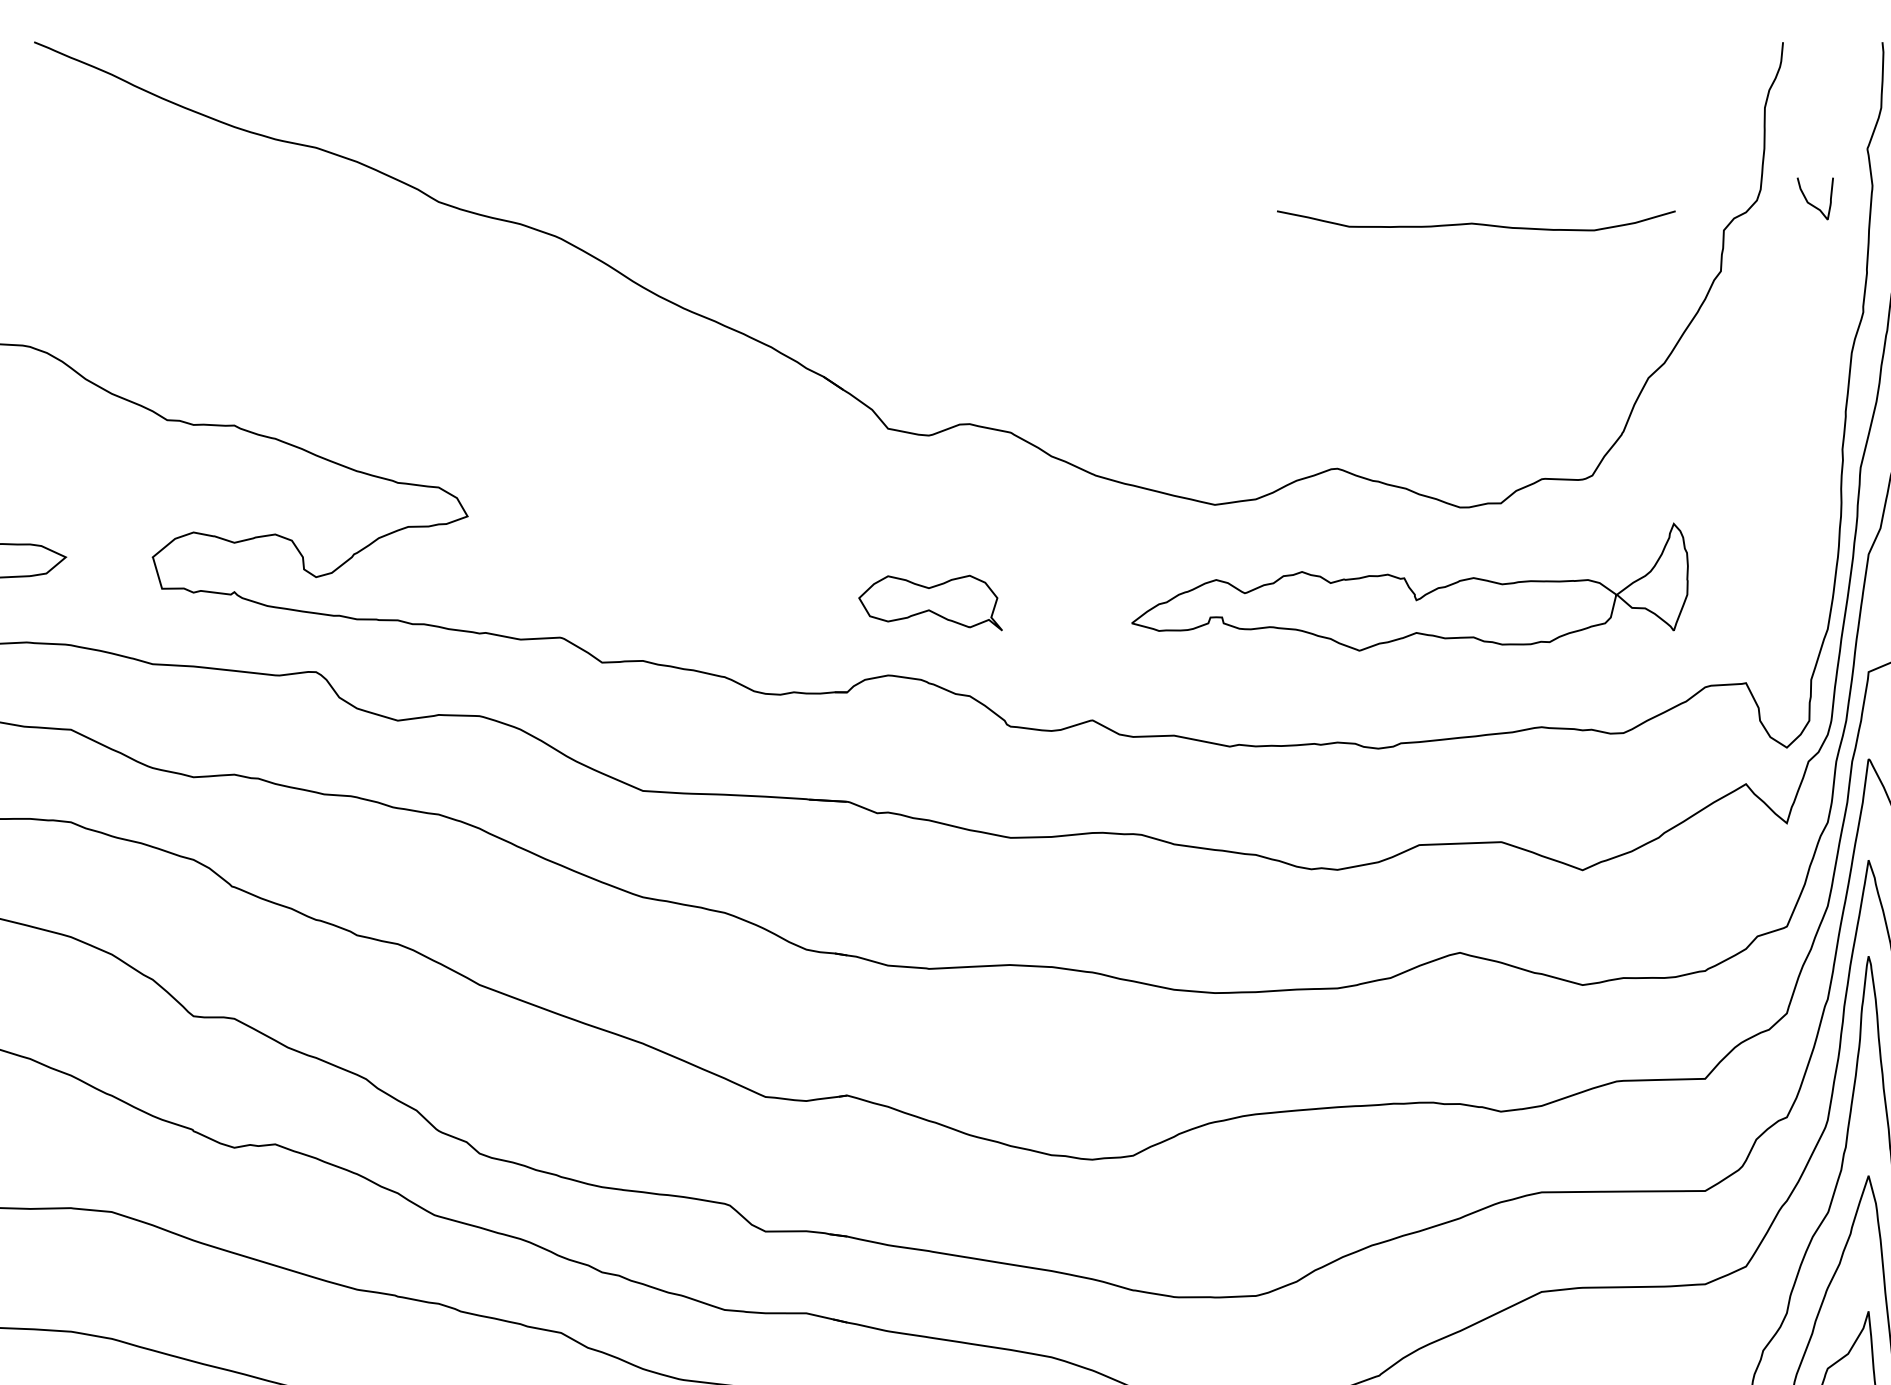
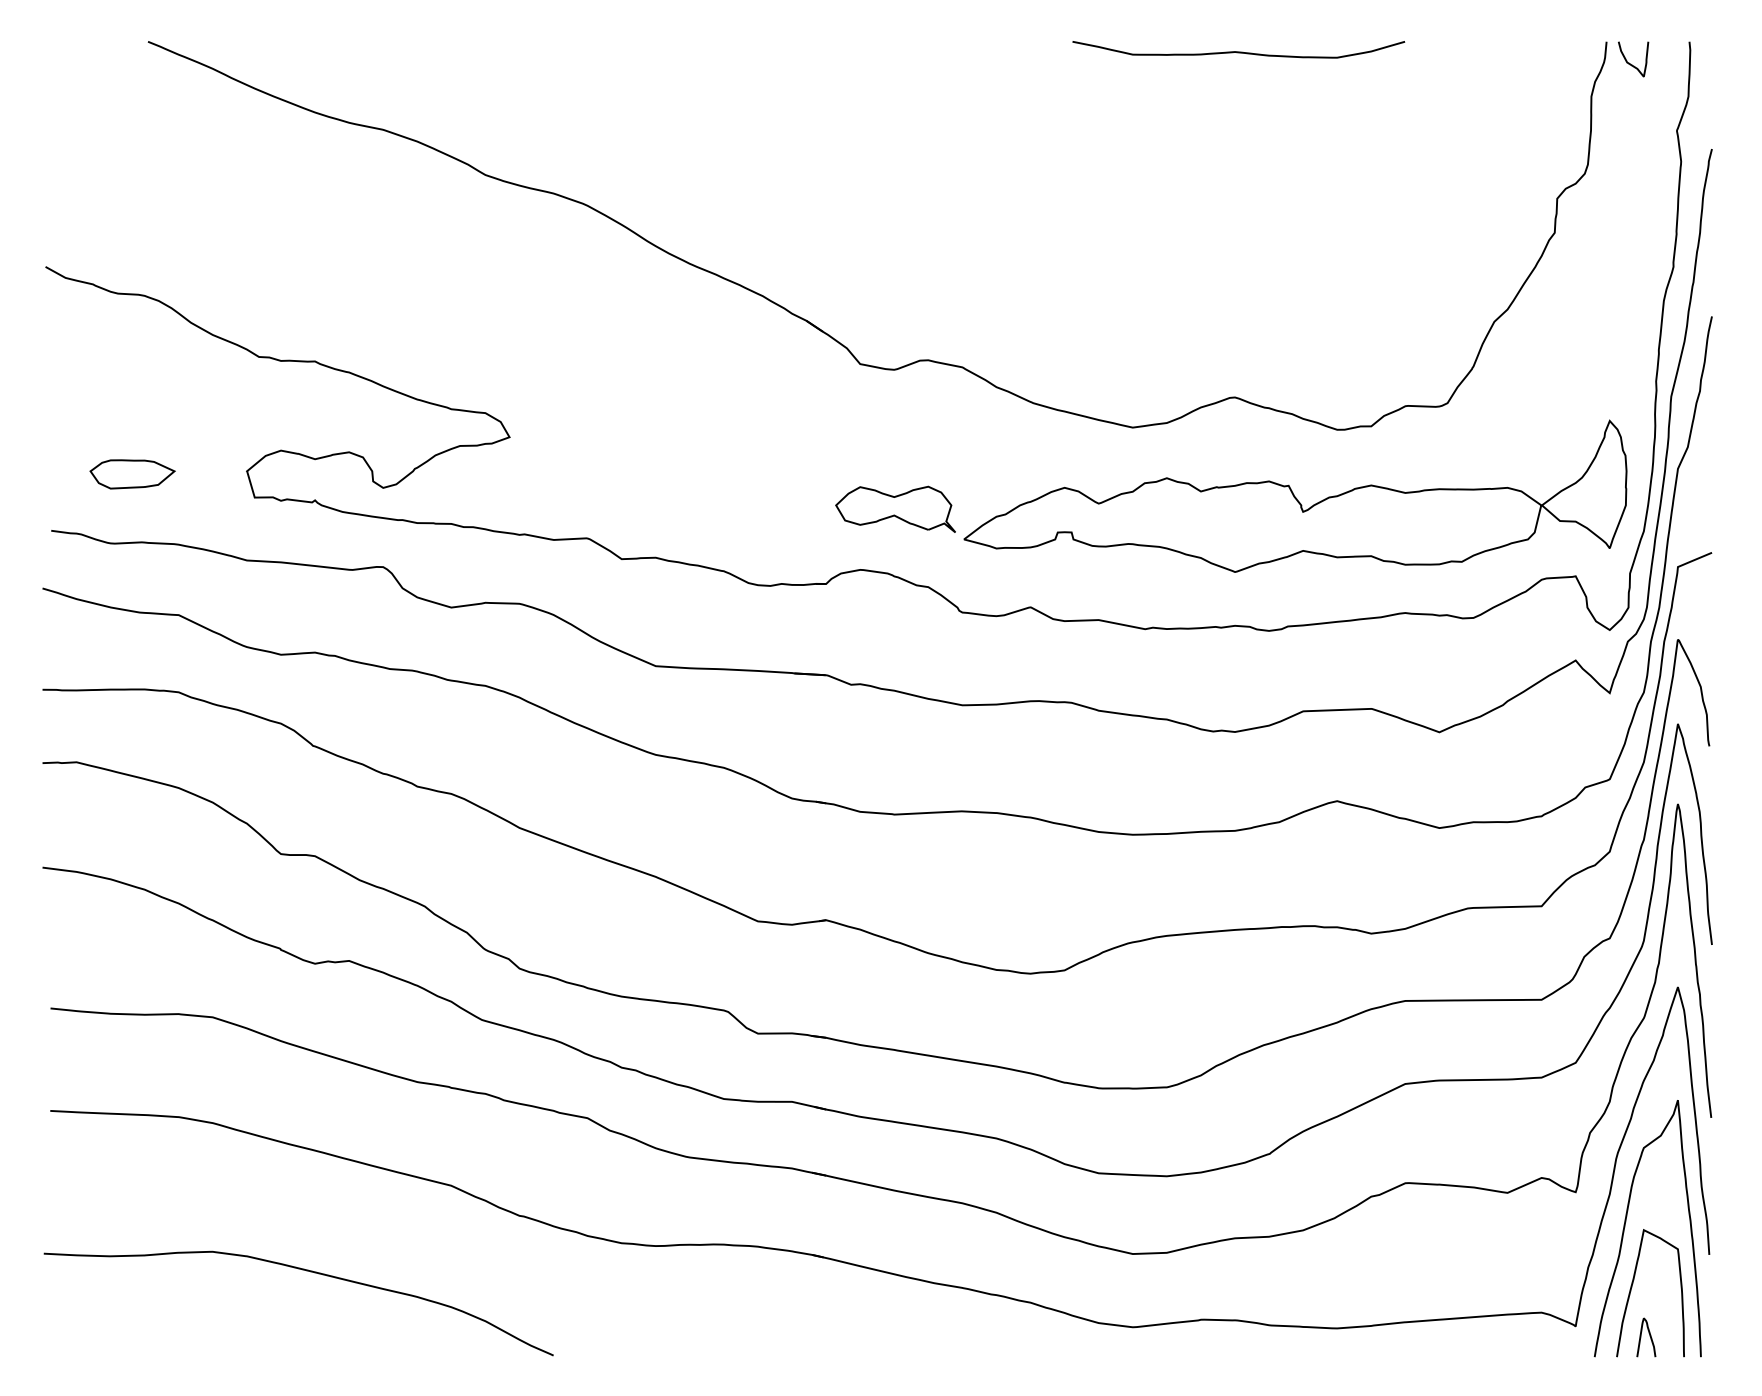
curve: (1810, 202) -> (1629, 62), moved
curve: (1475, 222) -> (1238, 51), moved
part: (1410, 586) -> (1295, 495), size x1.43

